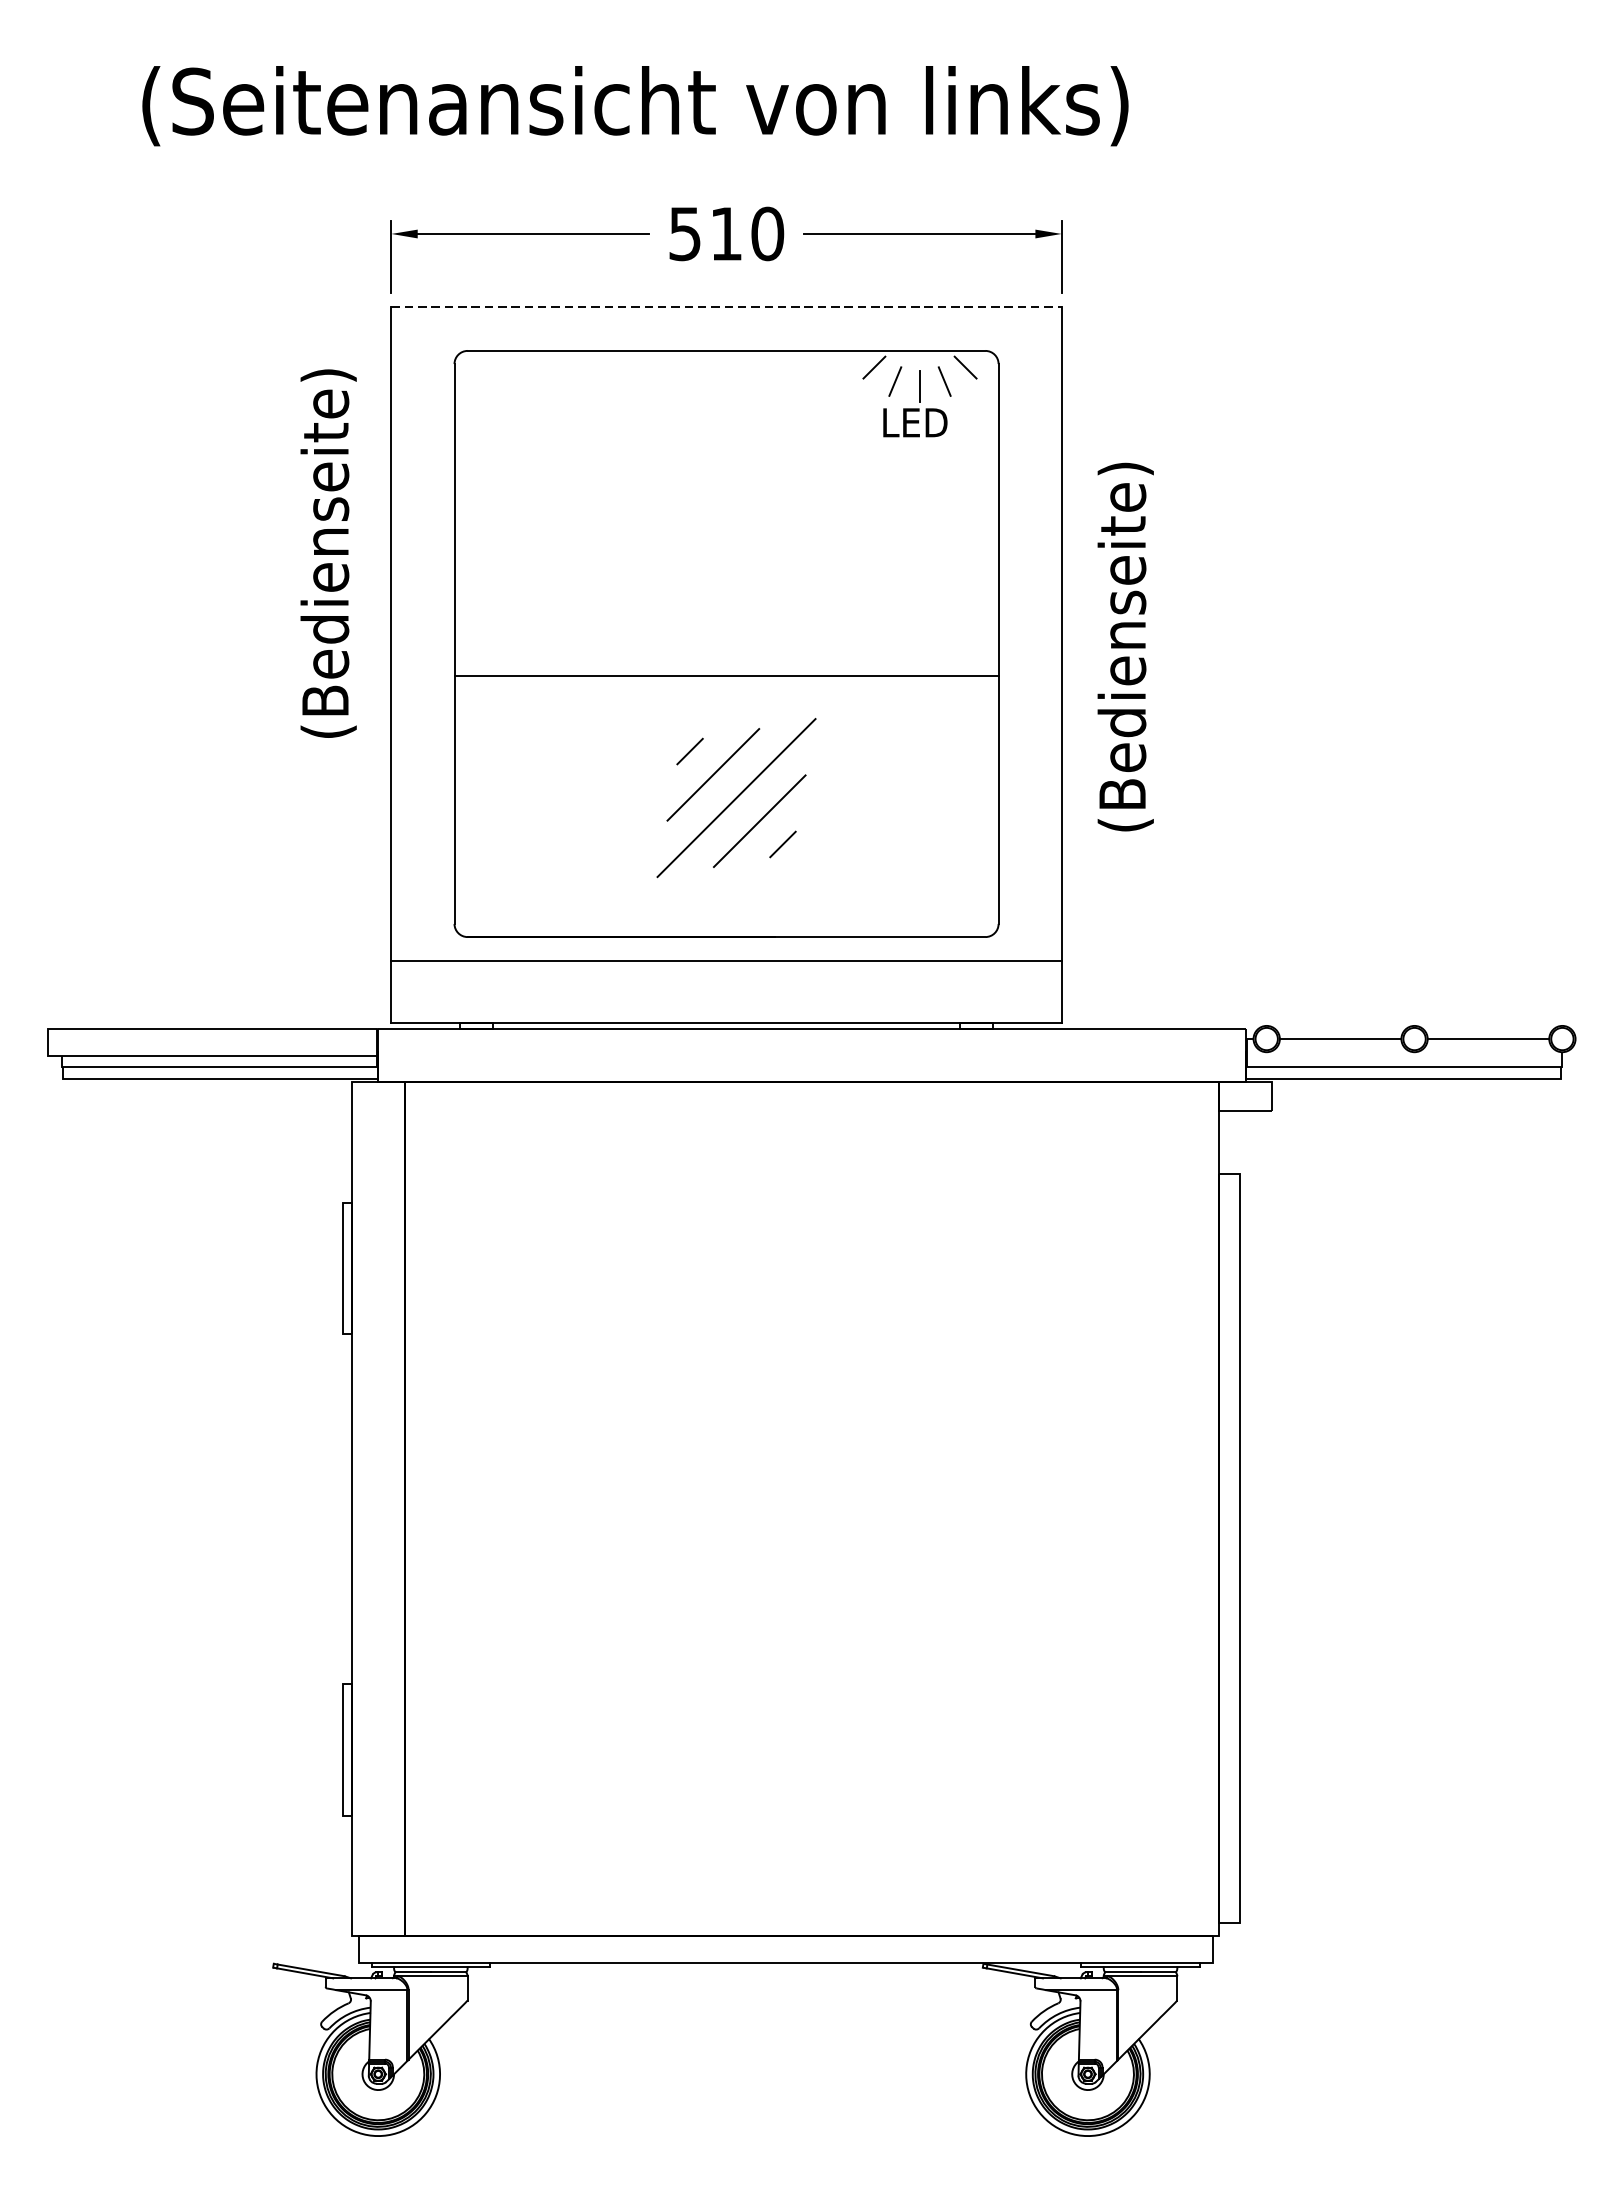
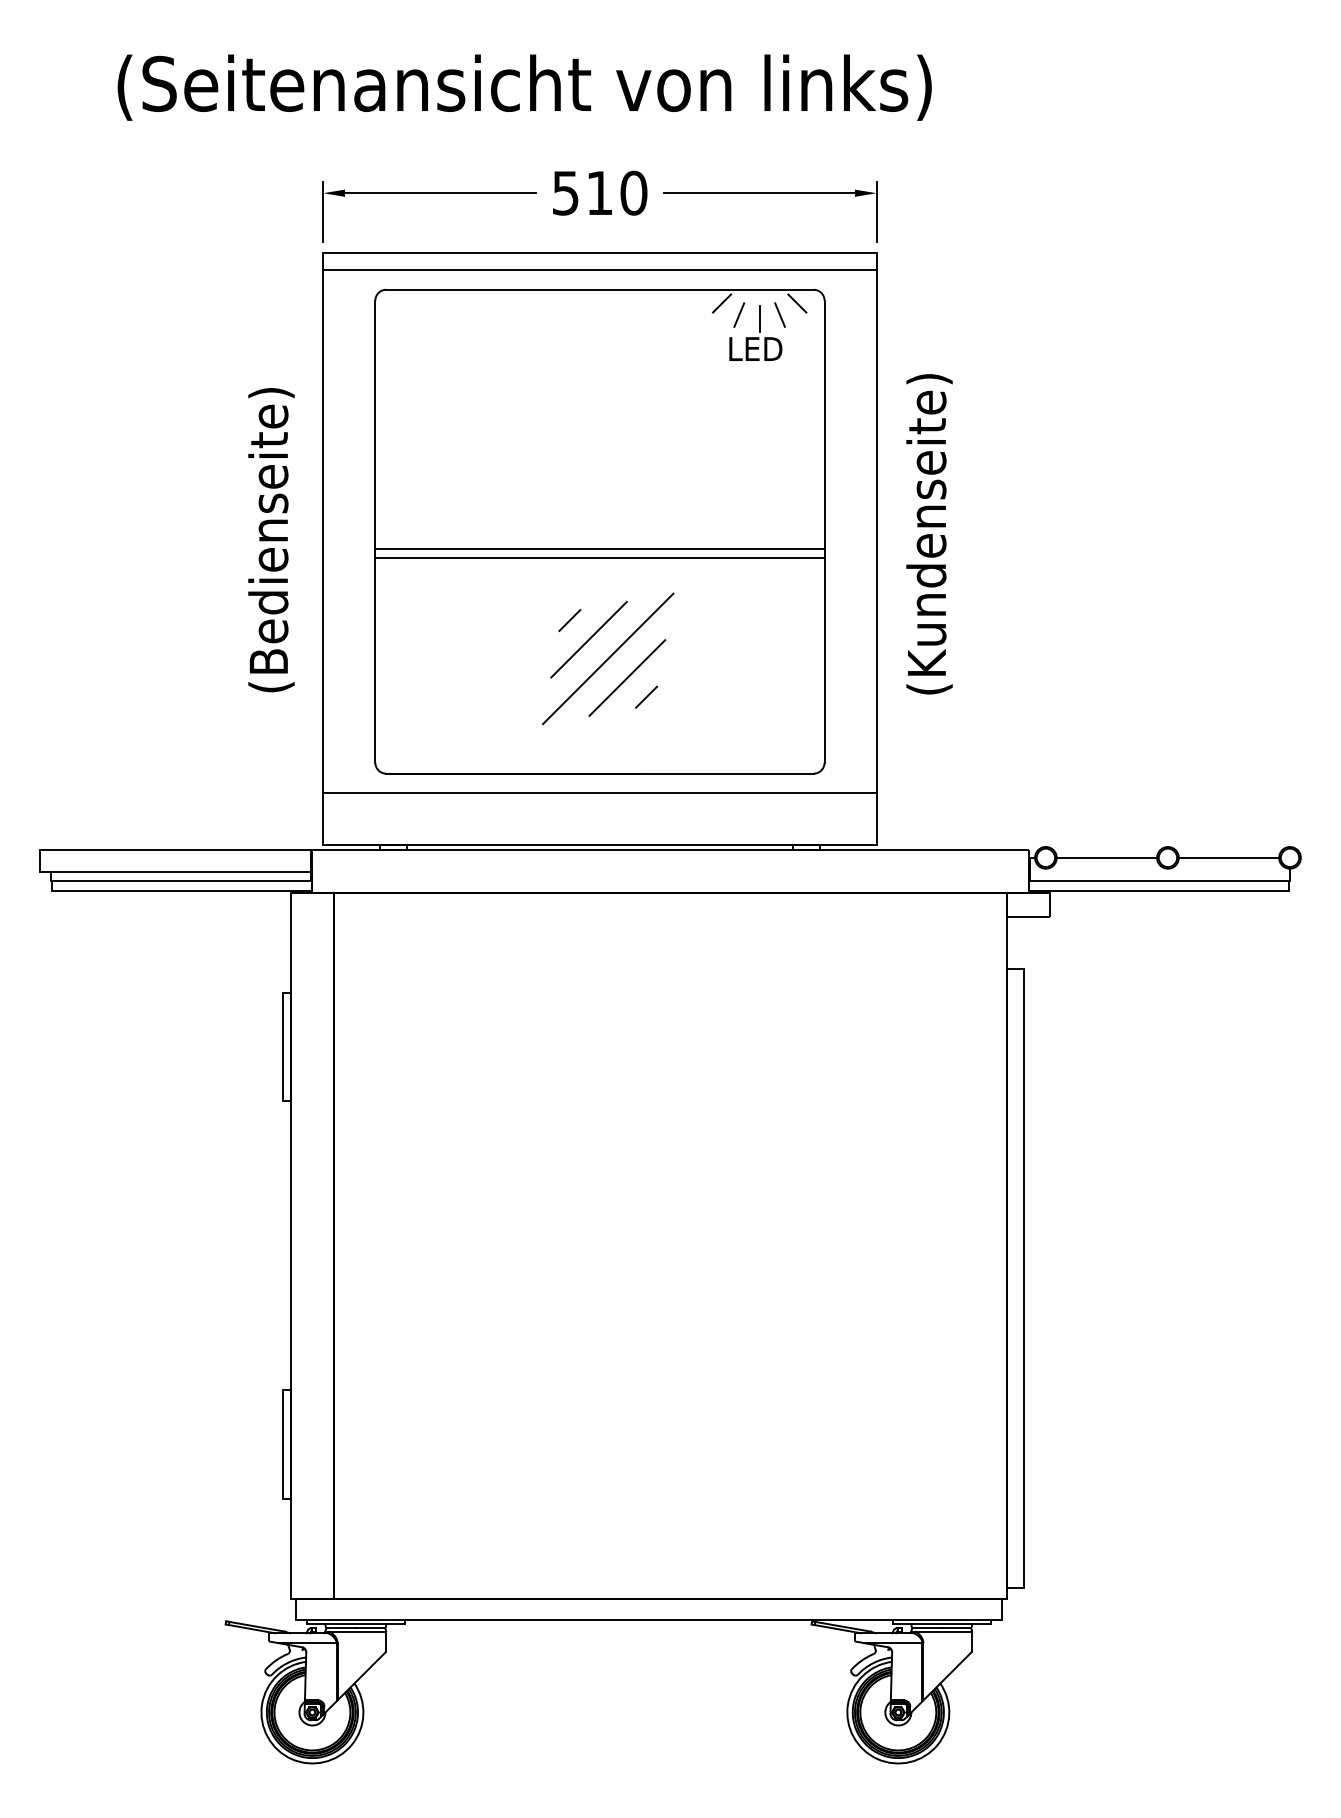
line: (725, 306) -> (599, 253), dashed -> solid
line: (725, 327) -> (599, 270), added
text: (328, 554) -> (271, 540), moved
text: (1125, 647) -> (929, 534), (Bedienseite) -> (Kundenseite)
line: (725, 665) -> (599, 549), added

